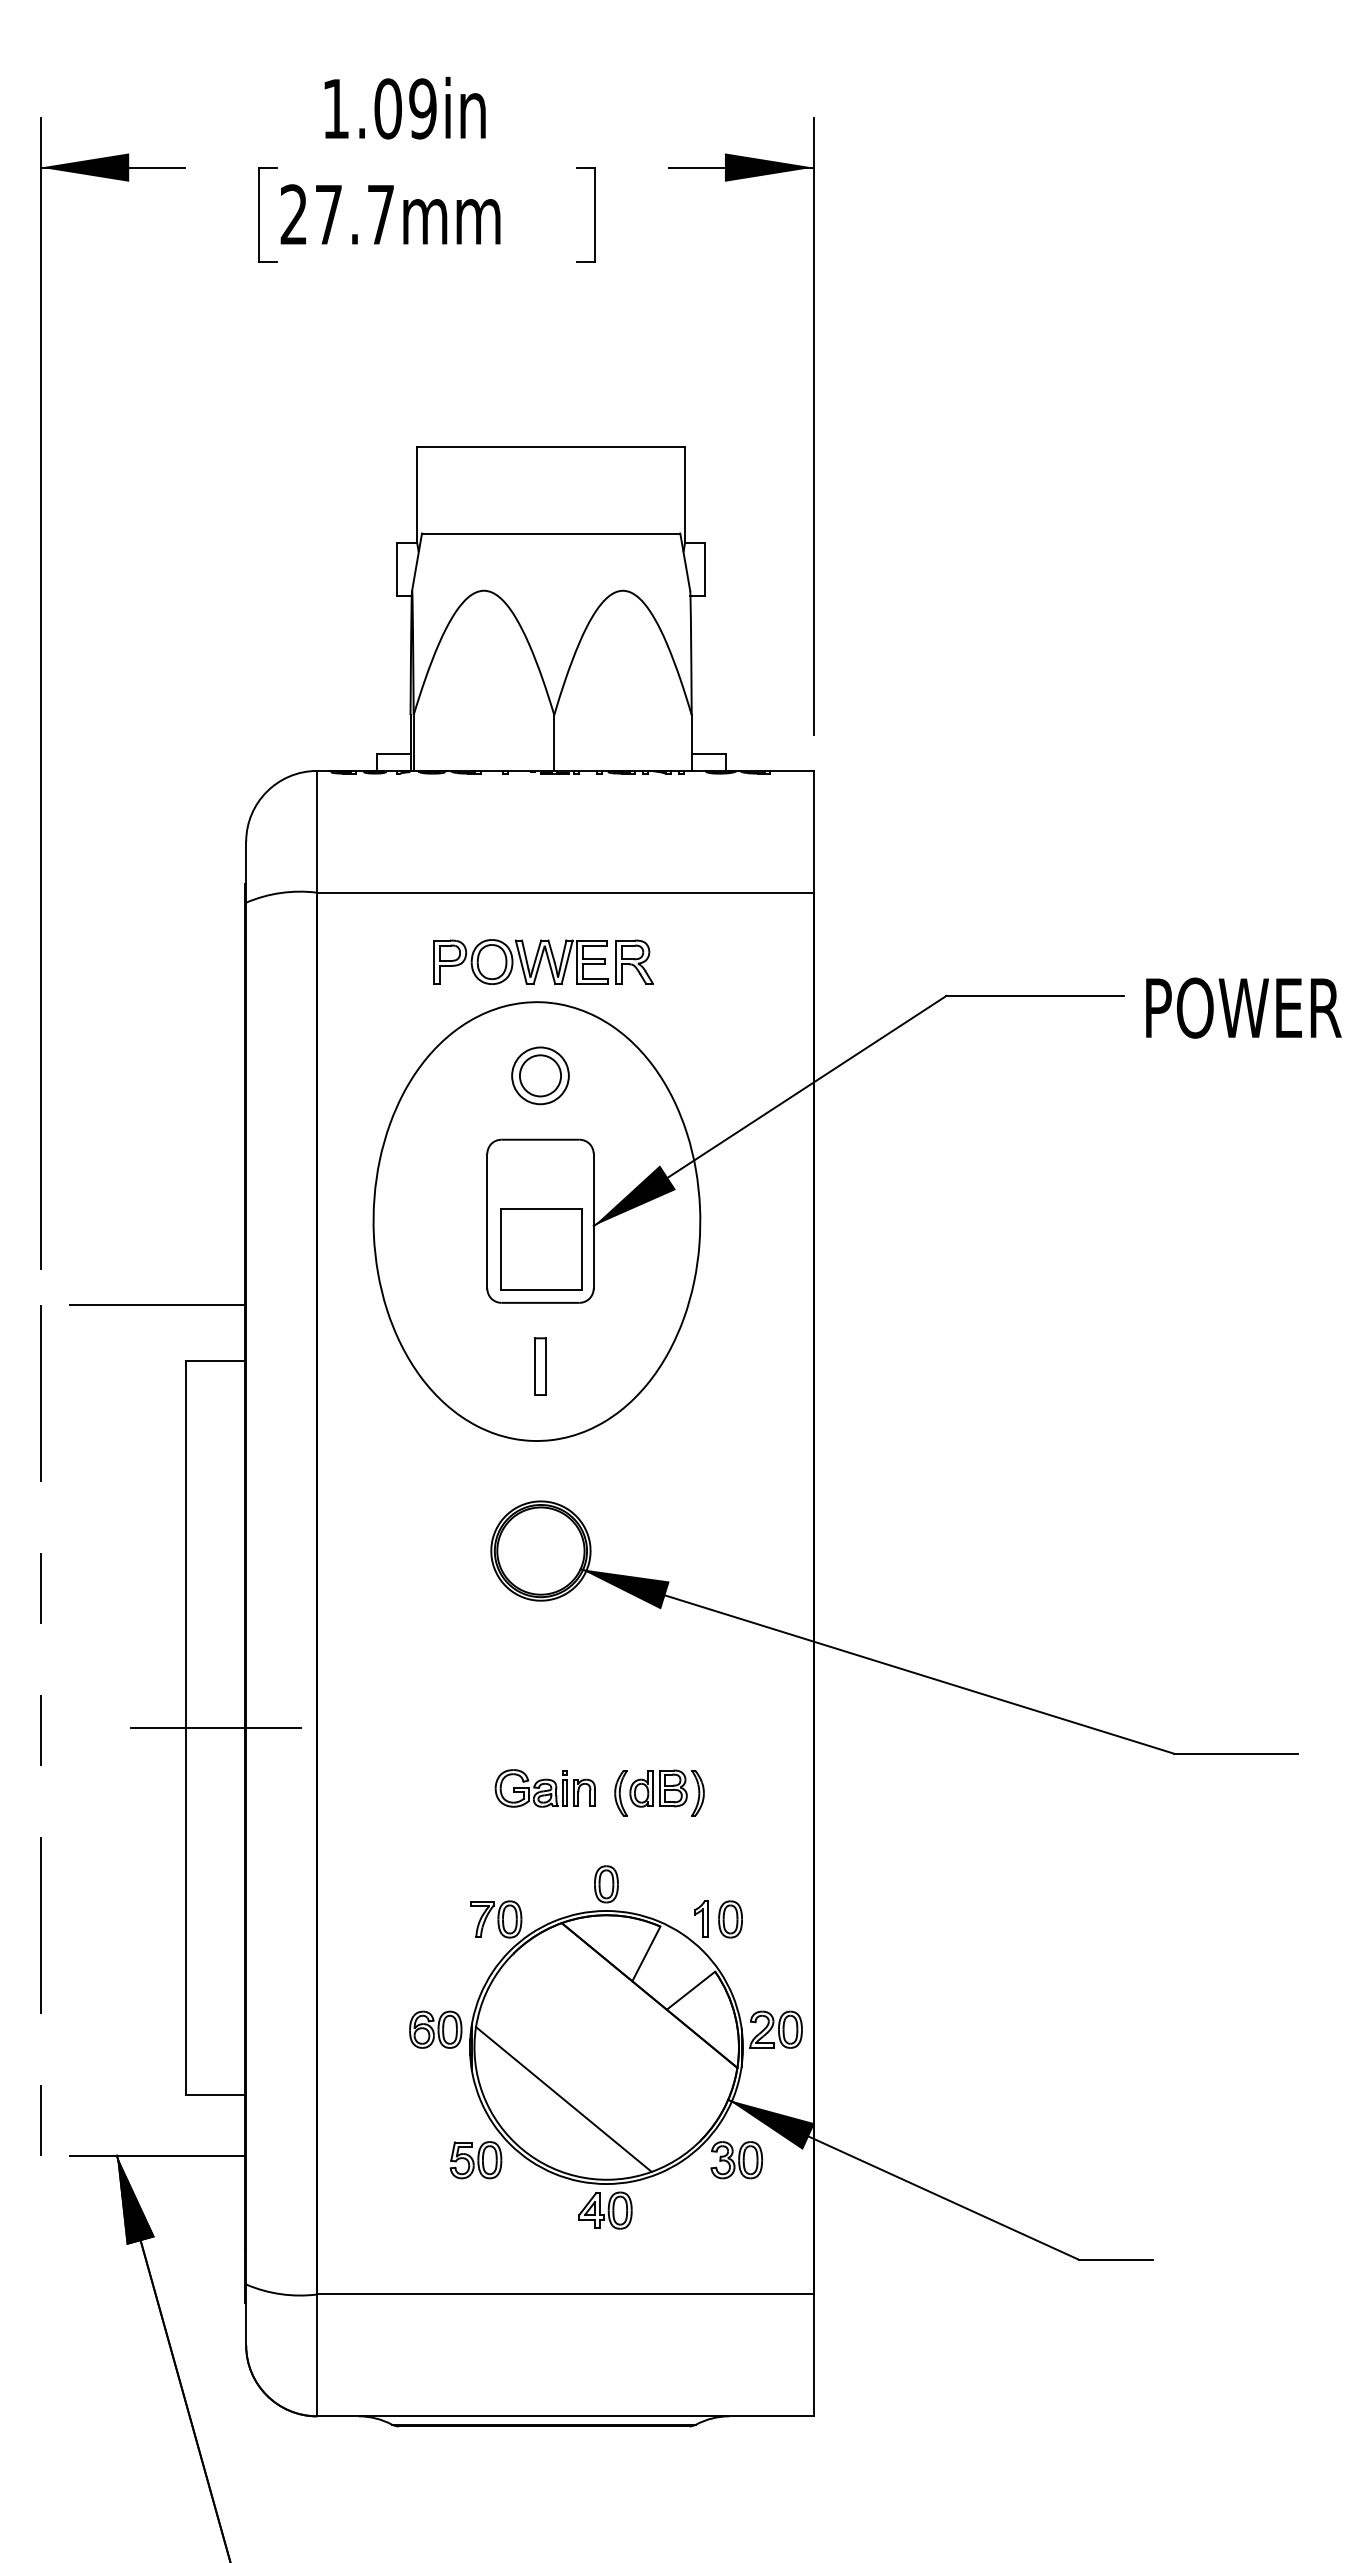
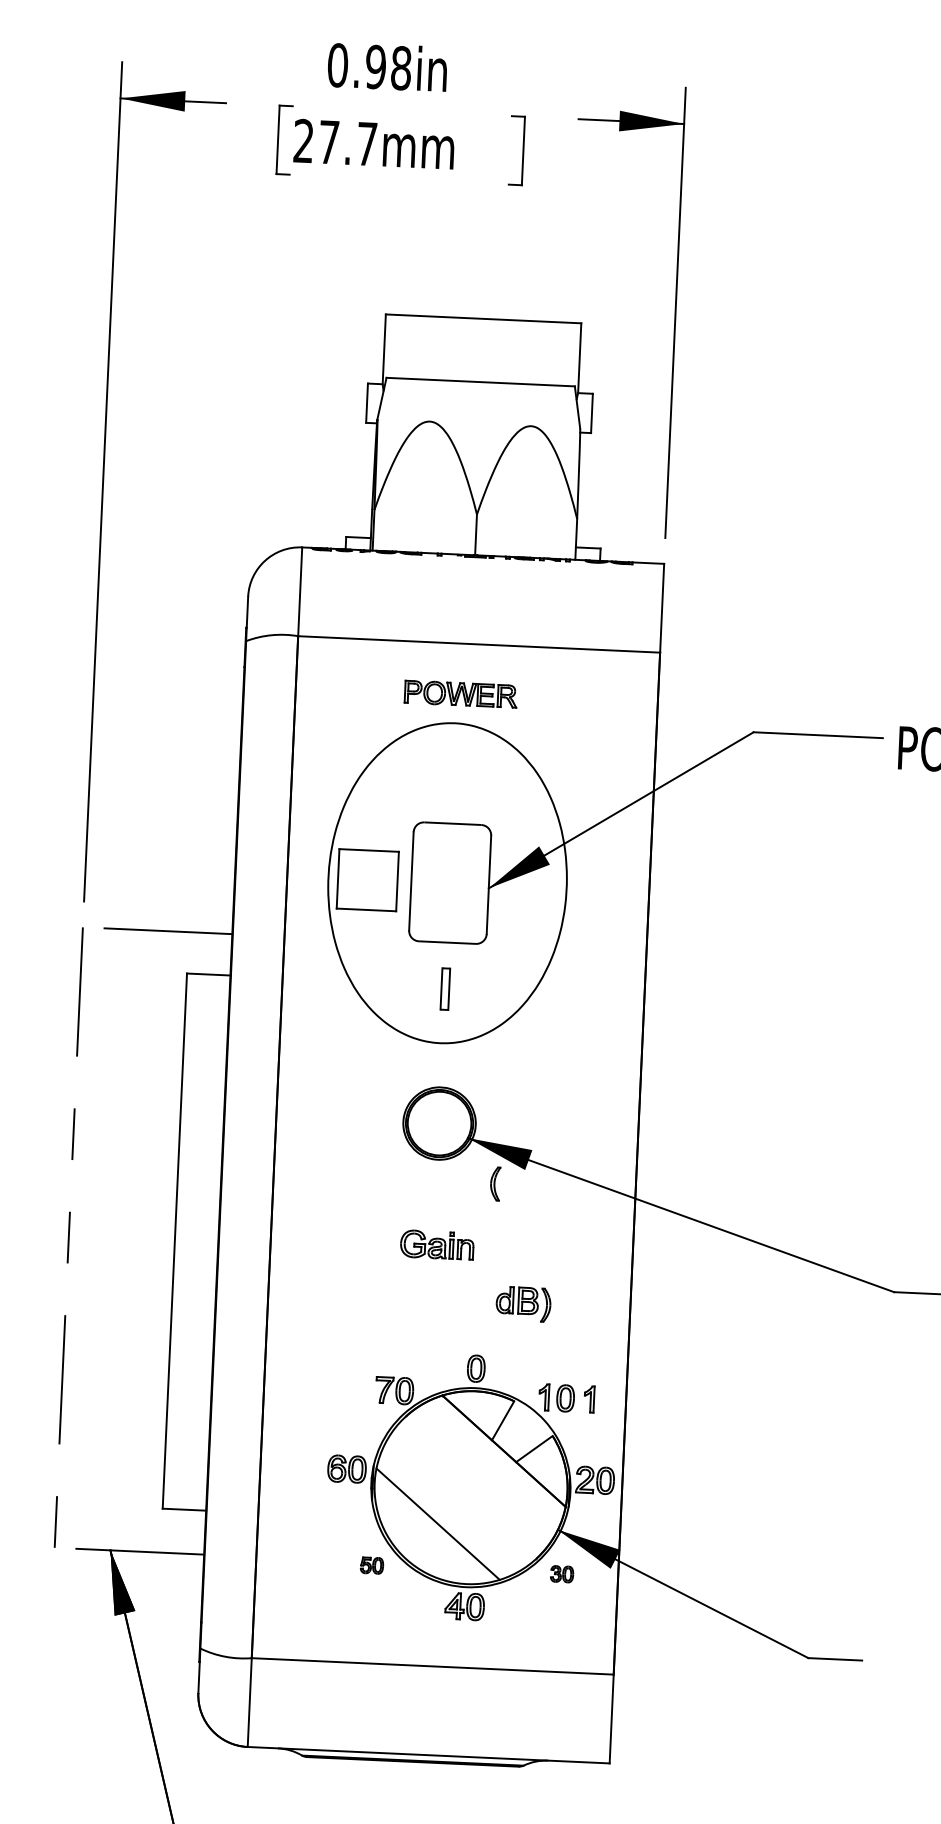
text: (379, 108) -> (369, 66), 1.09in -> 0.98in
part: (543, 961) -> (460, 693), size x0.7
part: (540, 1075) -> (454, 776), removed
part: (541, 1249) -> (367, 880), moved
line: (216, 1728) -> (197, 1242), removed
part: (544, 1788) -> (436, 1245), moved
part: (620, 1793) -> (494, 1184), moved
part: (763, 1918) -> (589, 1398), added
part: (475, 2160) -> (371, 1565), size x0.6
part: (736, 2160) -> (561, 1574), size x0.6

